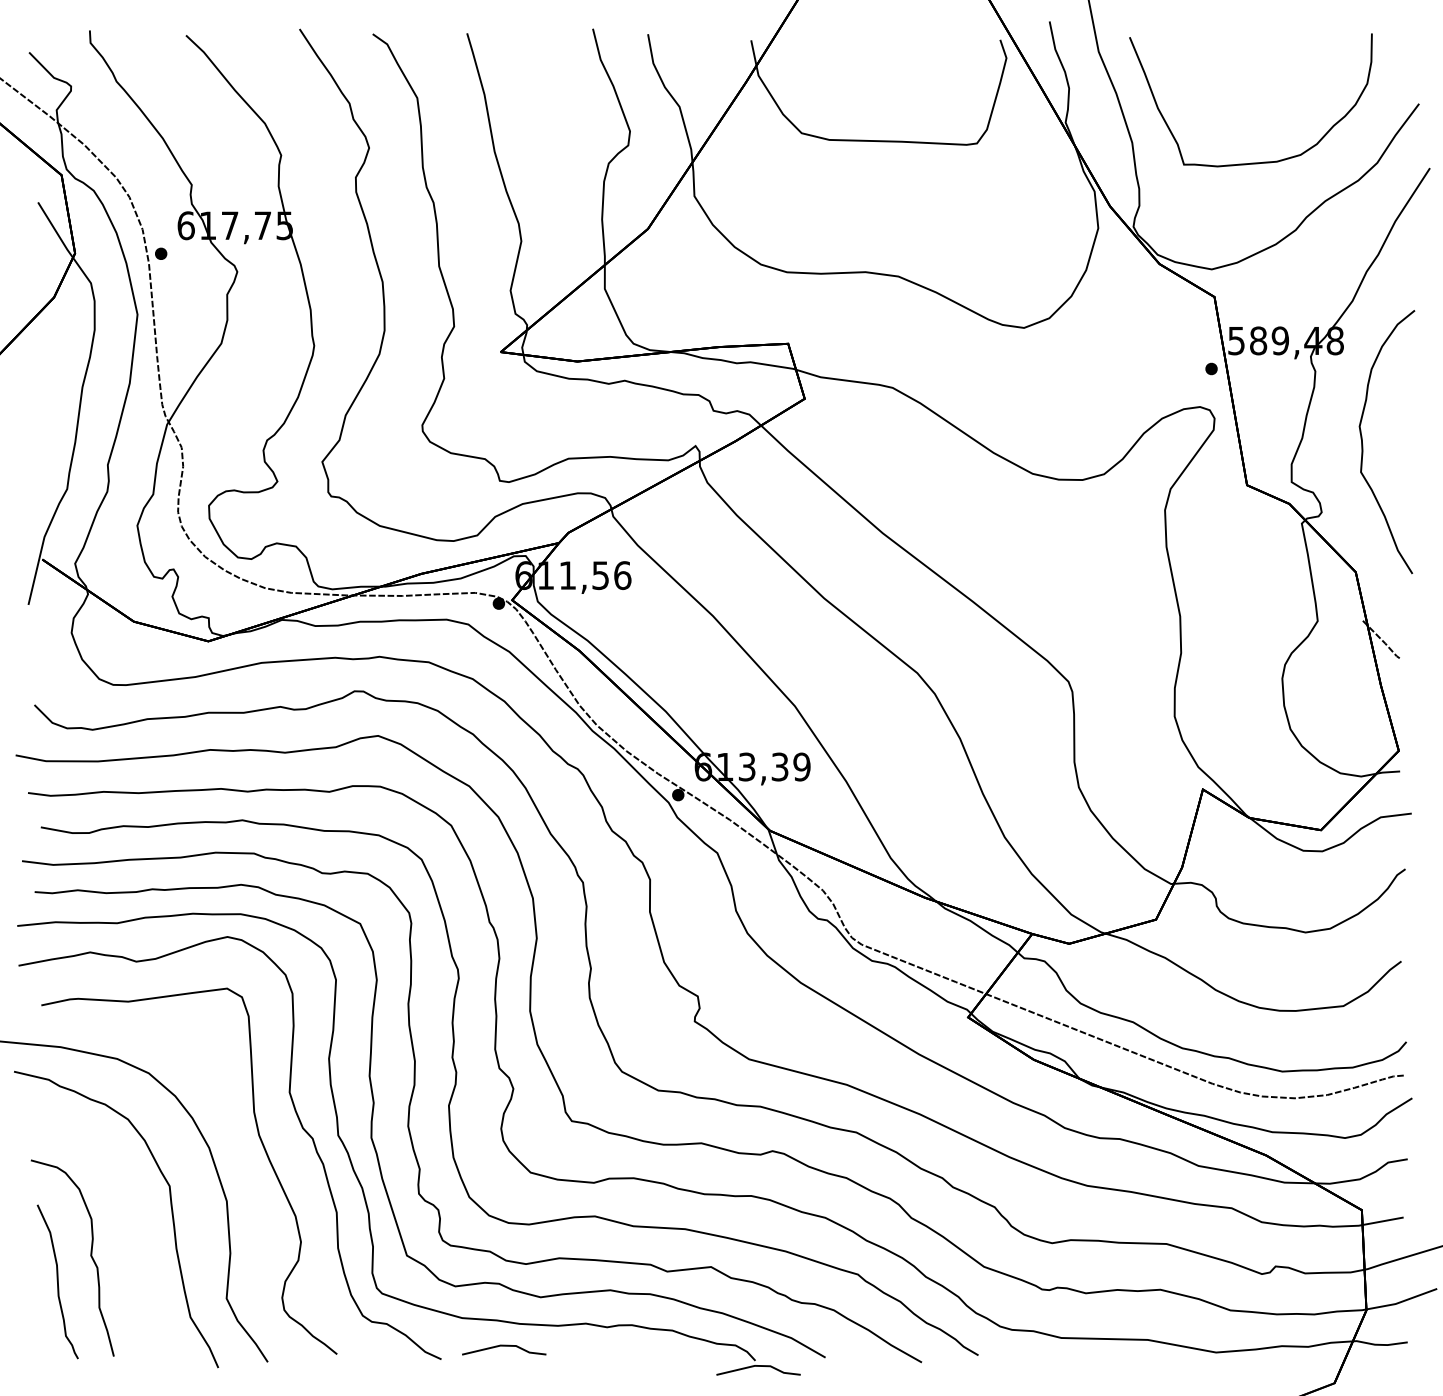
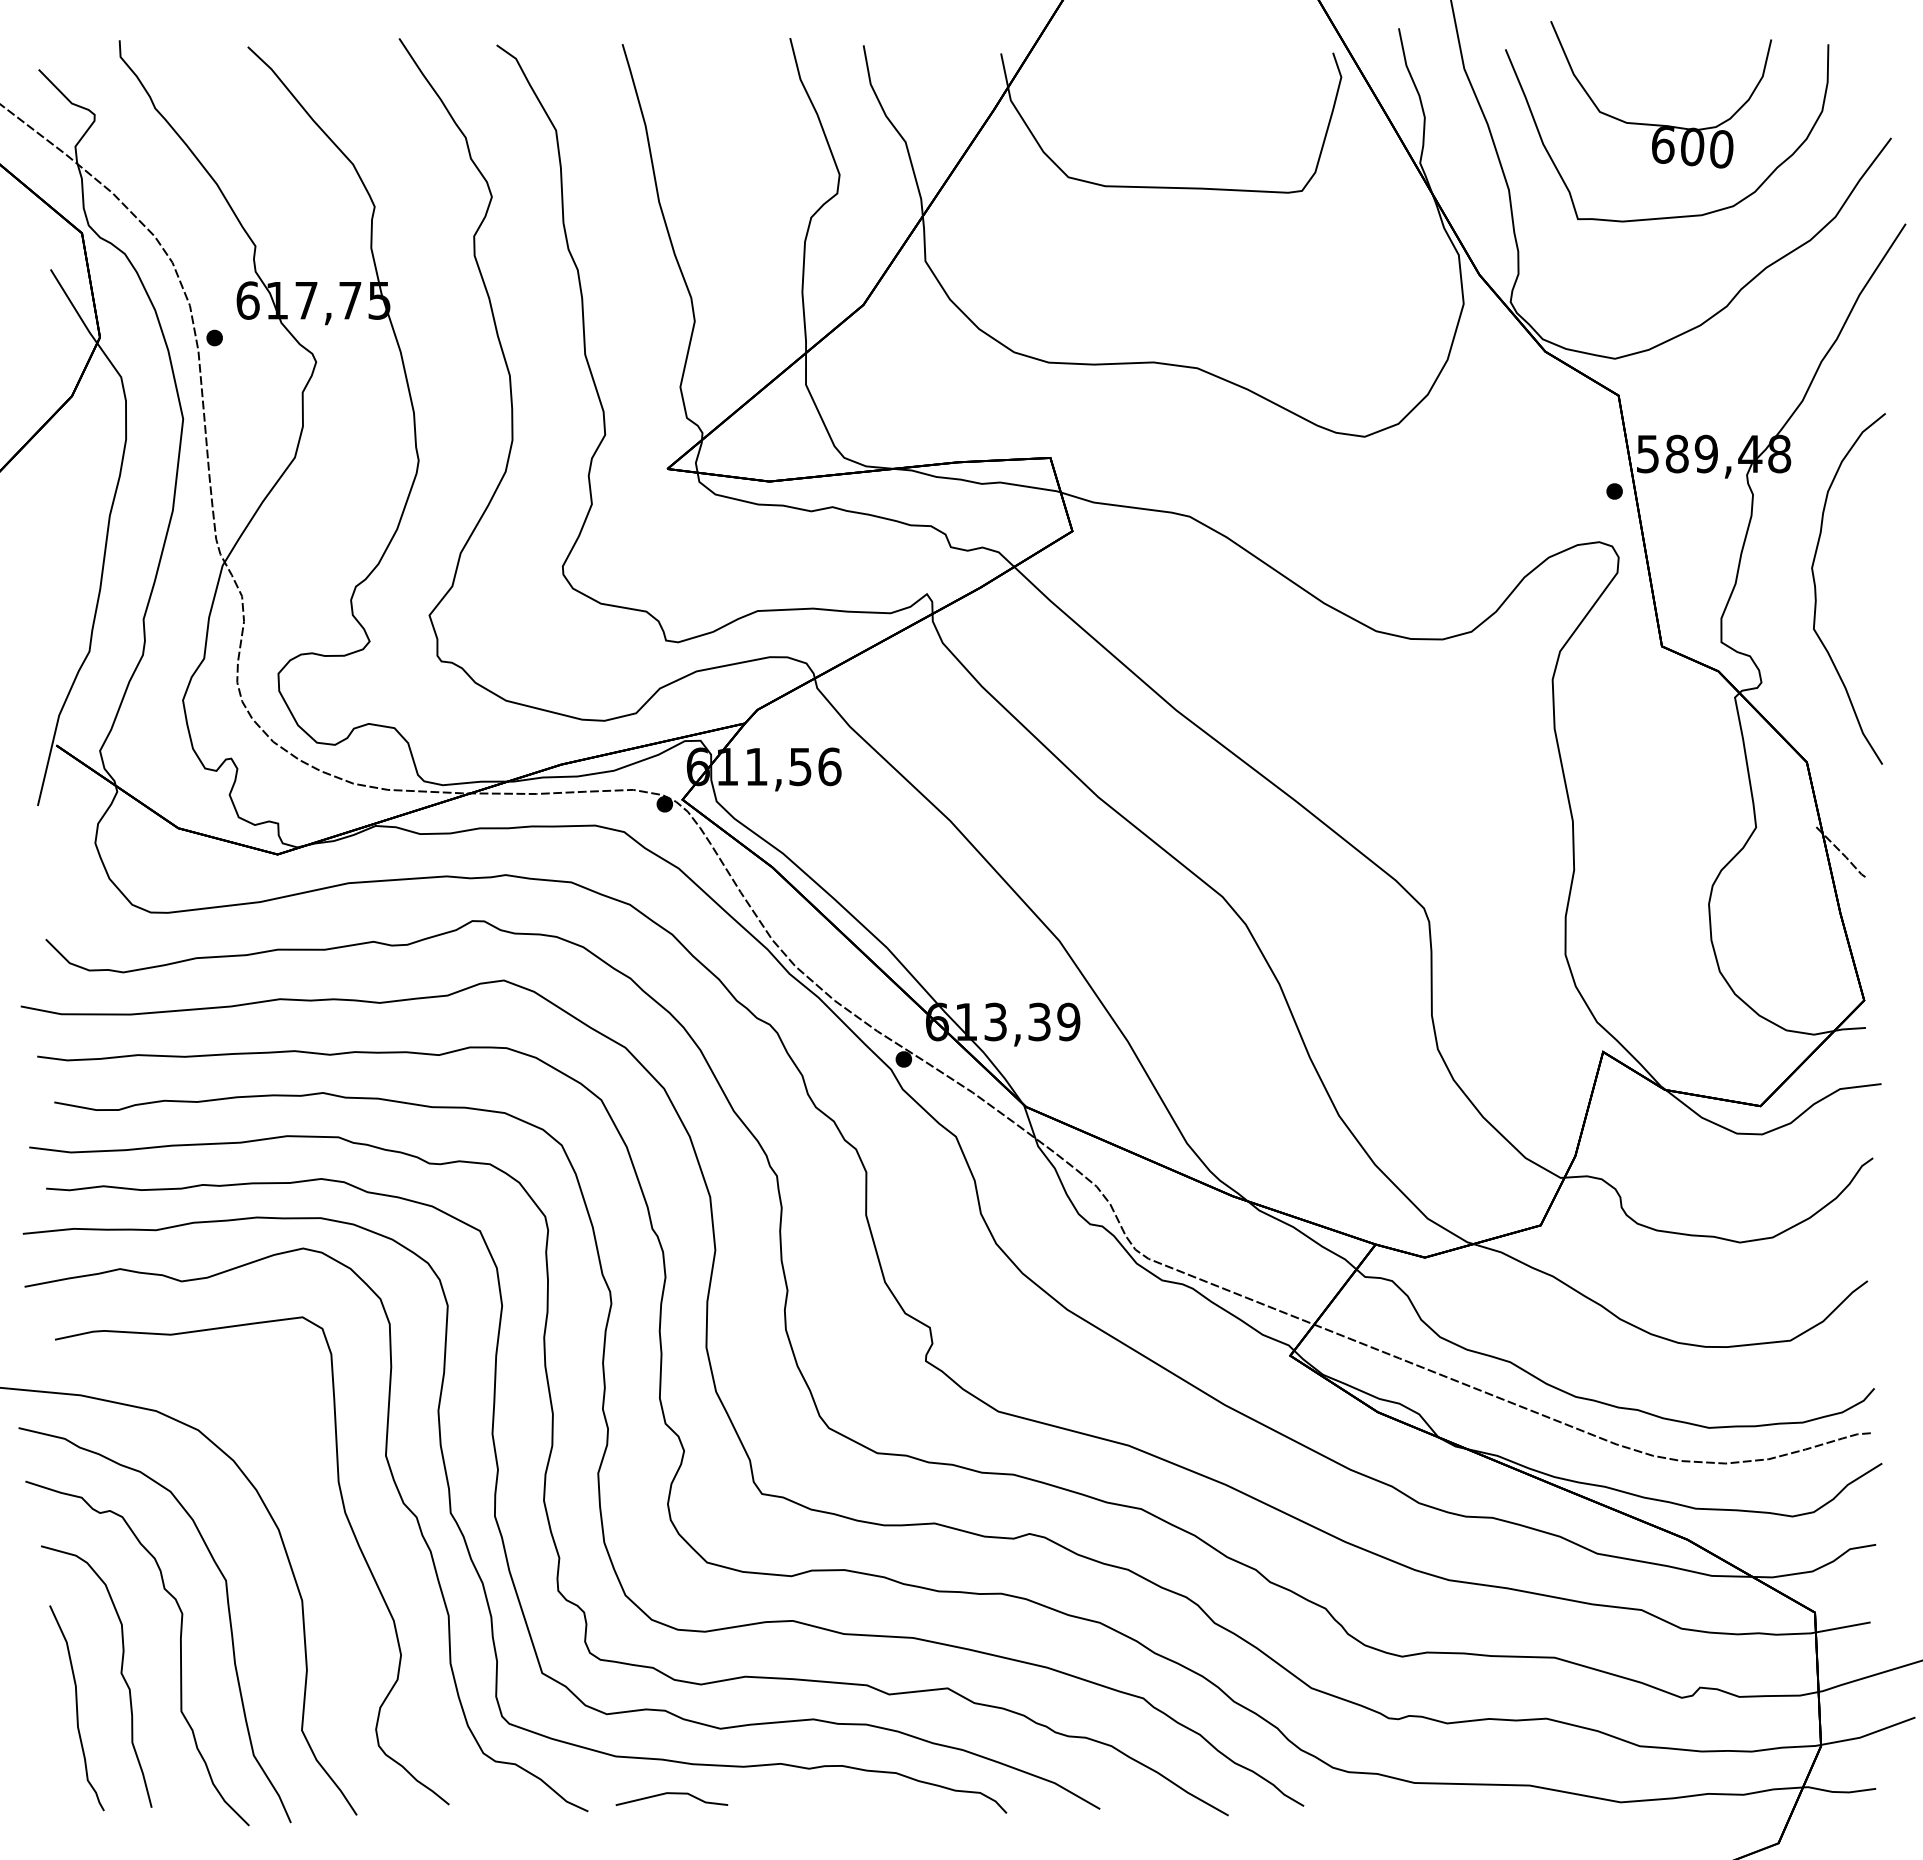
part: (1245, 93) -> (1660, 124), added
curve: (135, 1240) -> (180, 1653), added
line: (758, 1366) -> (1010, 1821), removed

